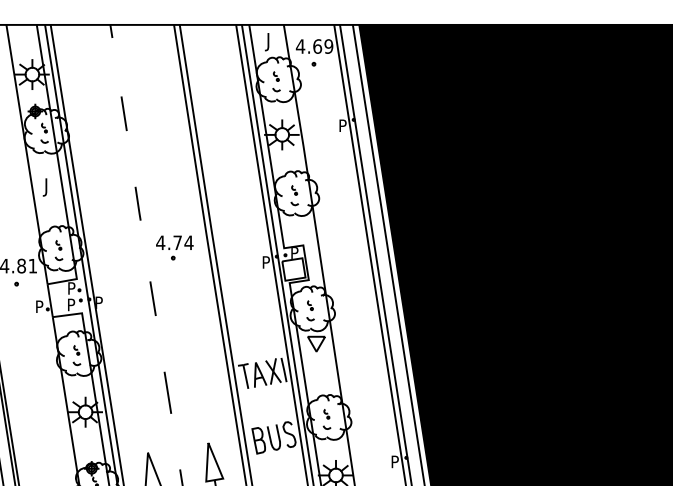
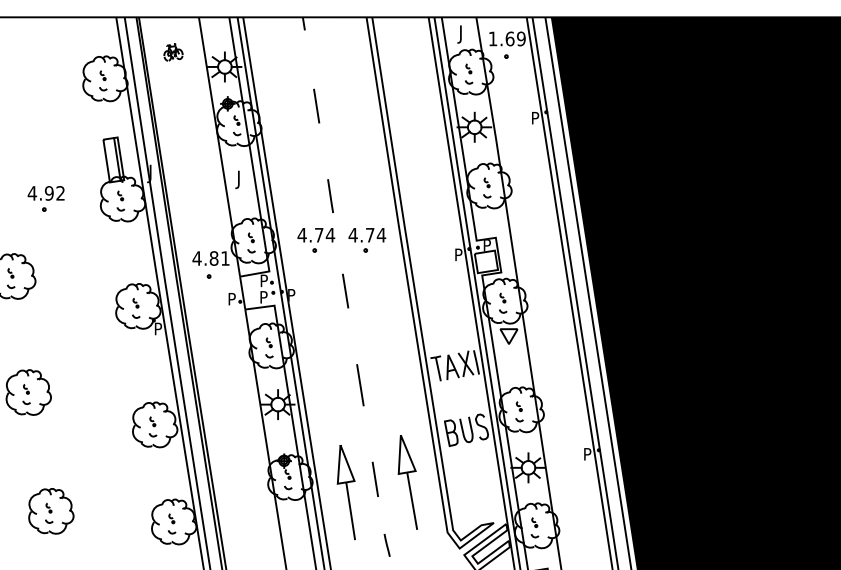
text: (300, 46) -> (492, 38), 4.69 -> 1.69
part: (124, 248) -> (316, 240), added

